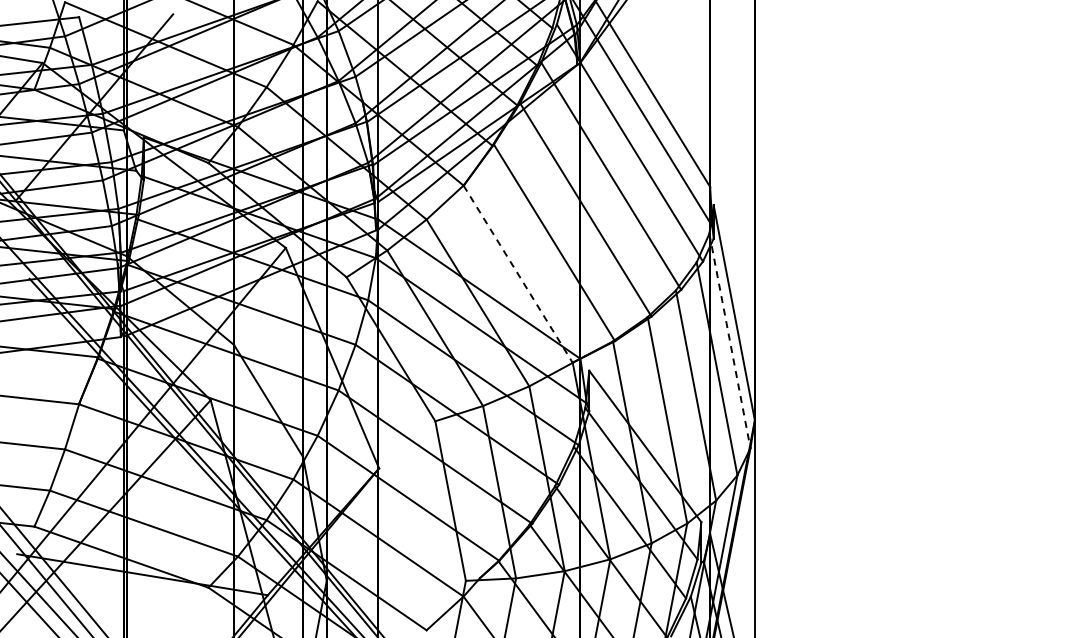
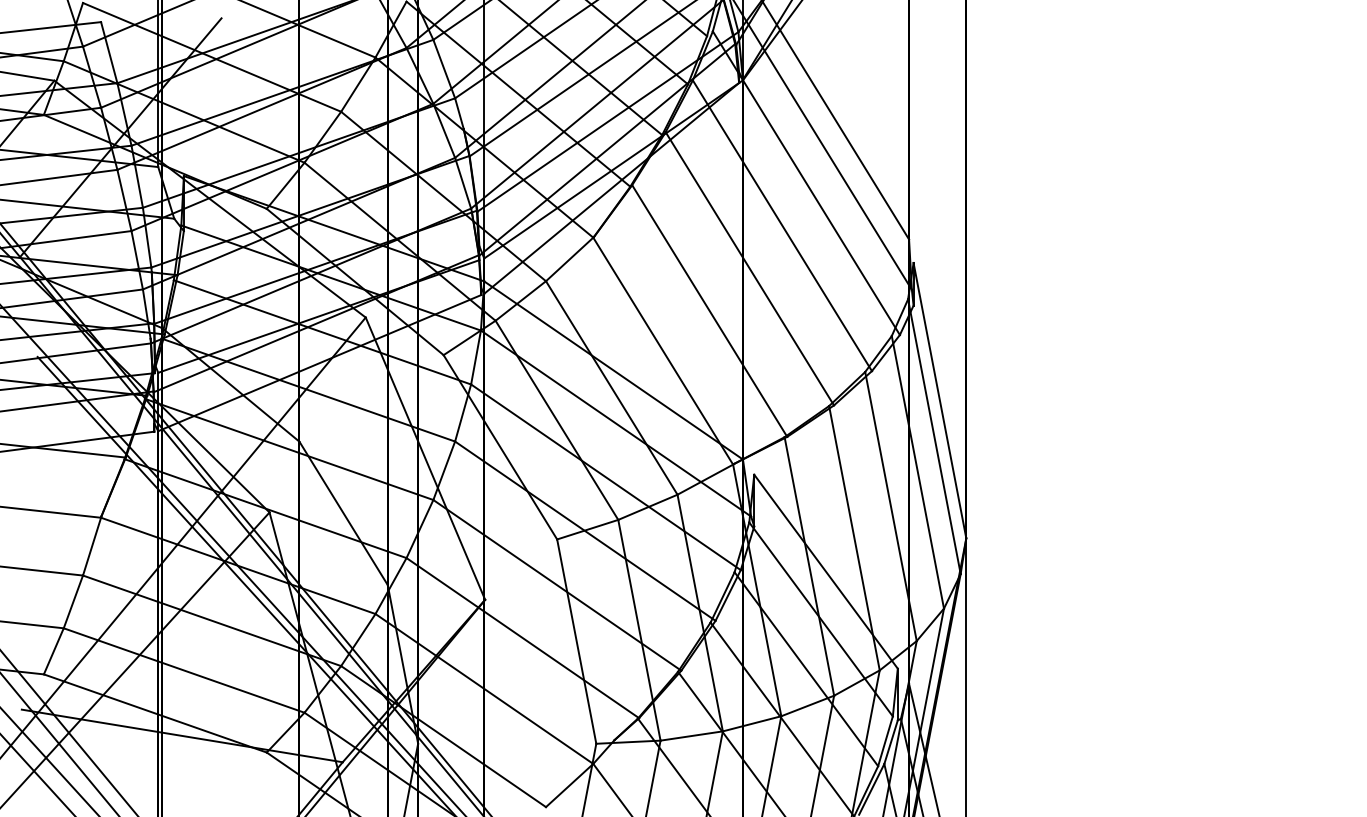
line: (518, 274) -> (663, 351), dashed -> solid
line: (730, 341) -> (935, 437), dashed -> solid

